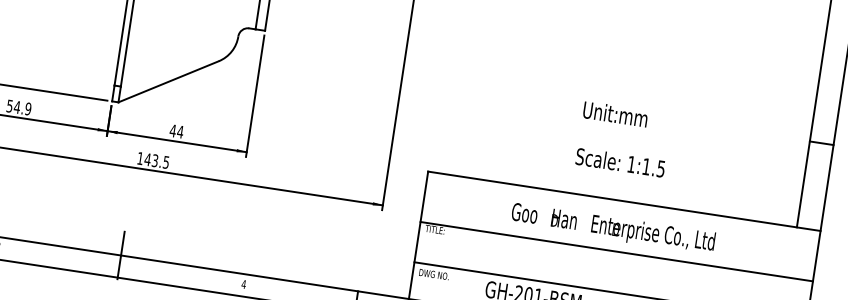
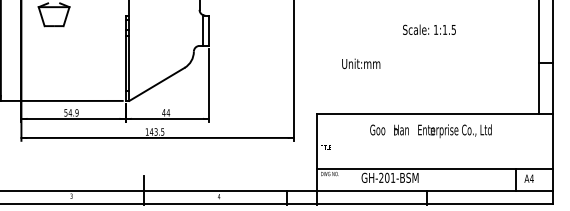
text: (616, 113) -> (361, 63), moved
text: (620, 162) -> (429, 29), moved
line: (615, 251) -> (434, 144), removed

